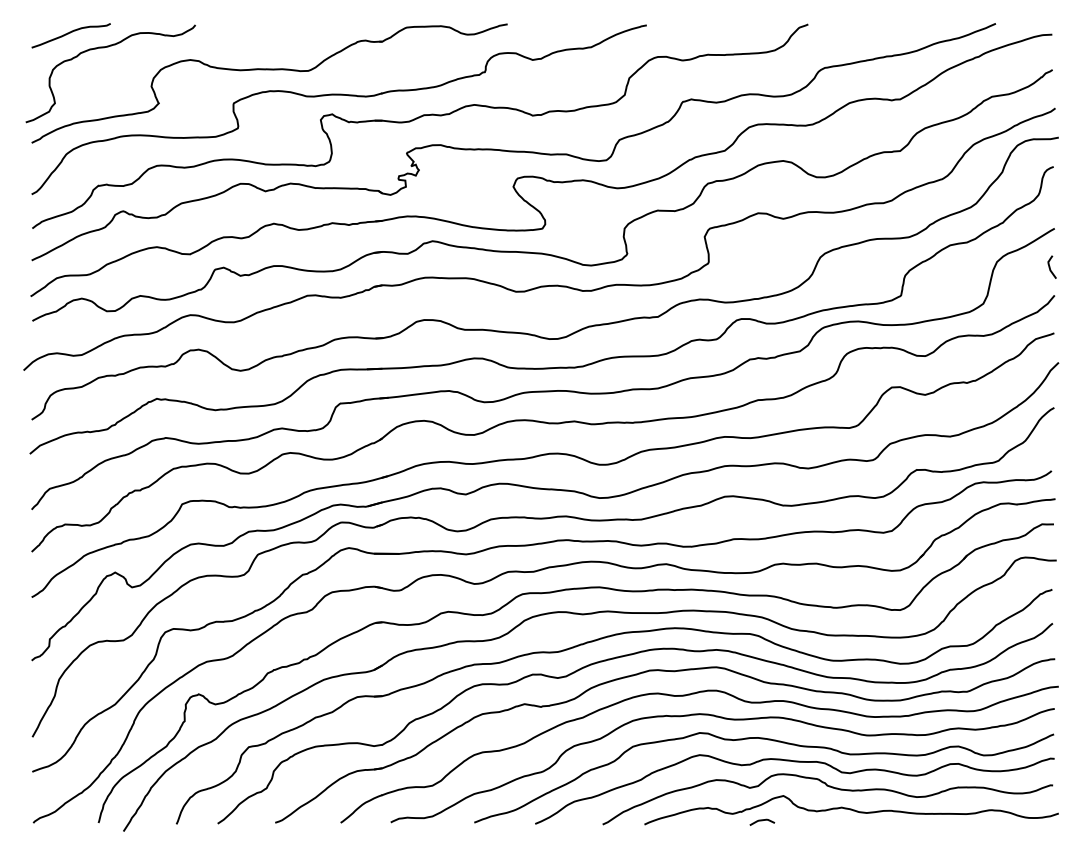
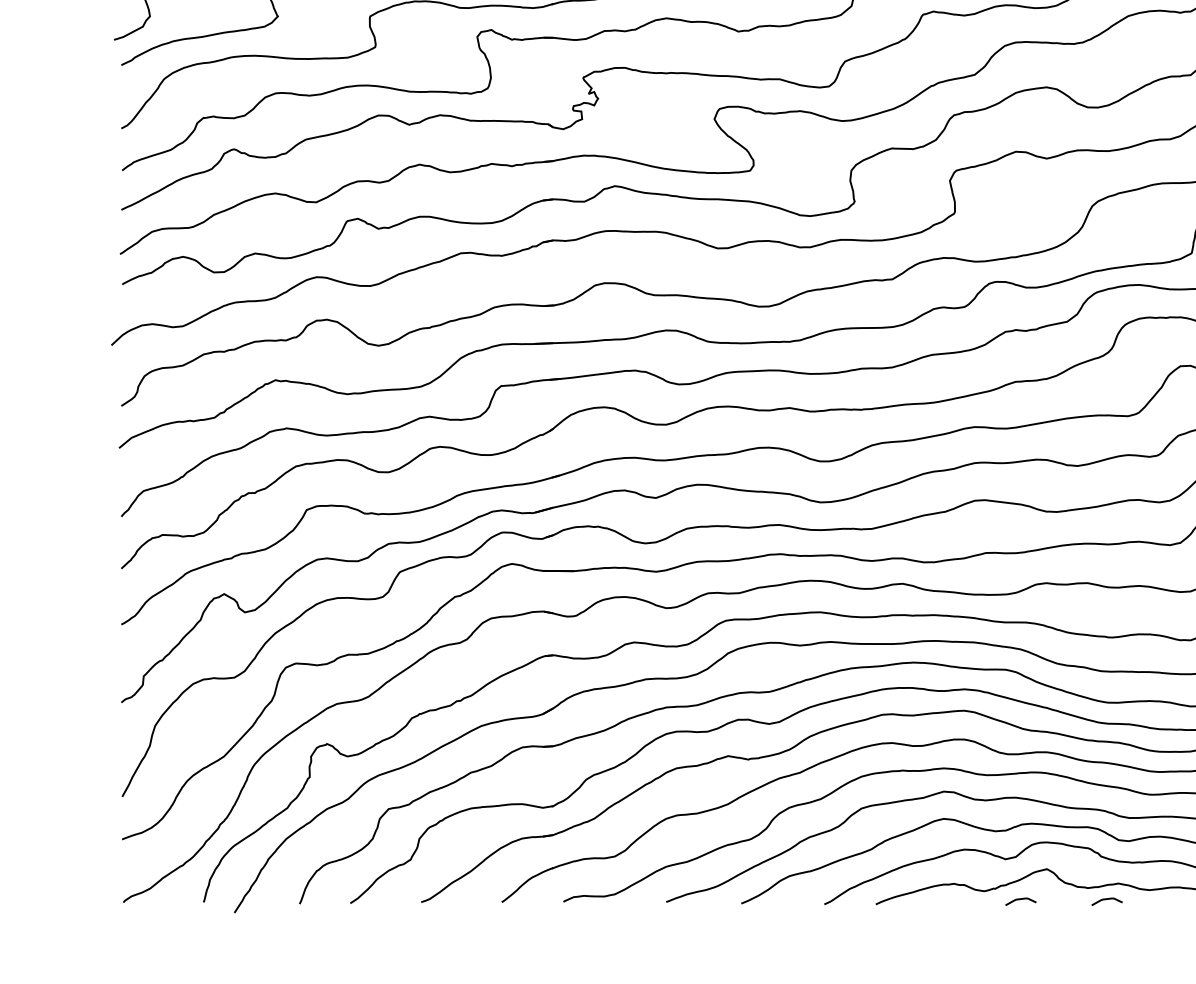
curve: (832, 821) -> (1107, 900), added

